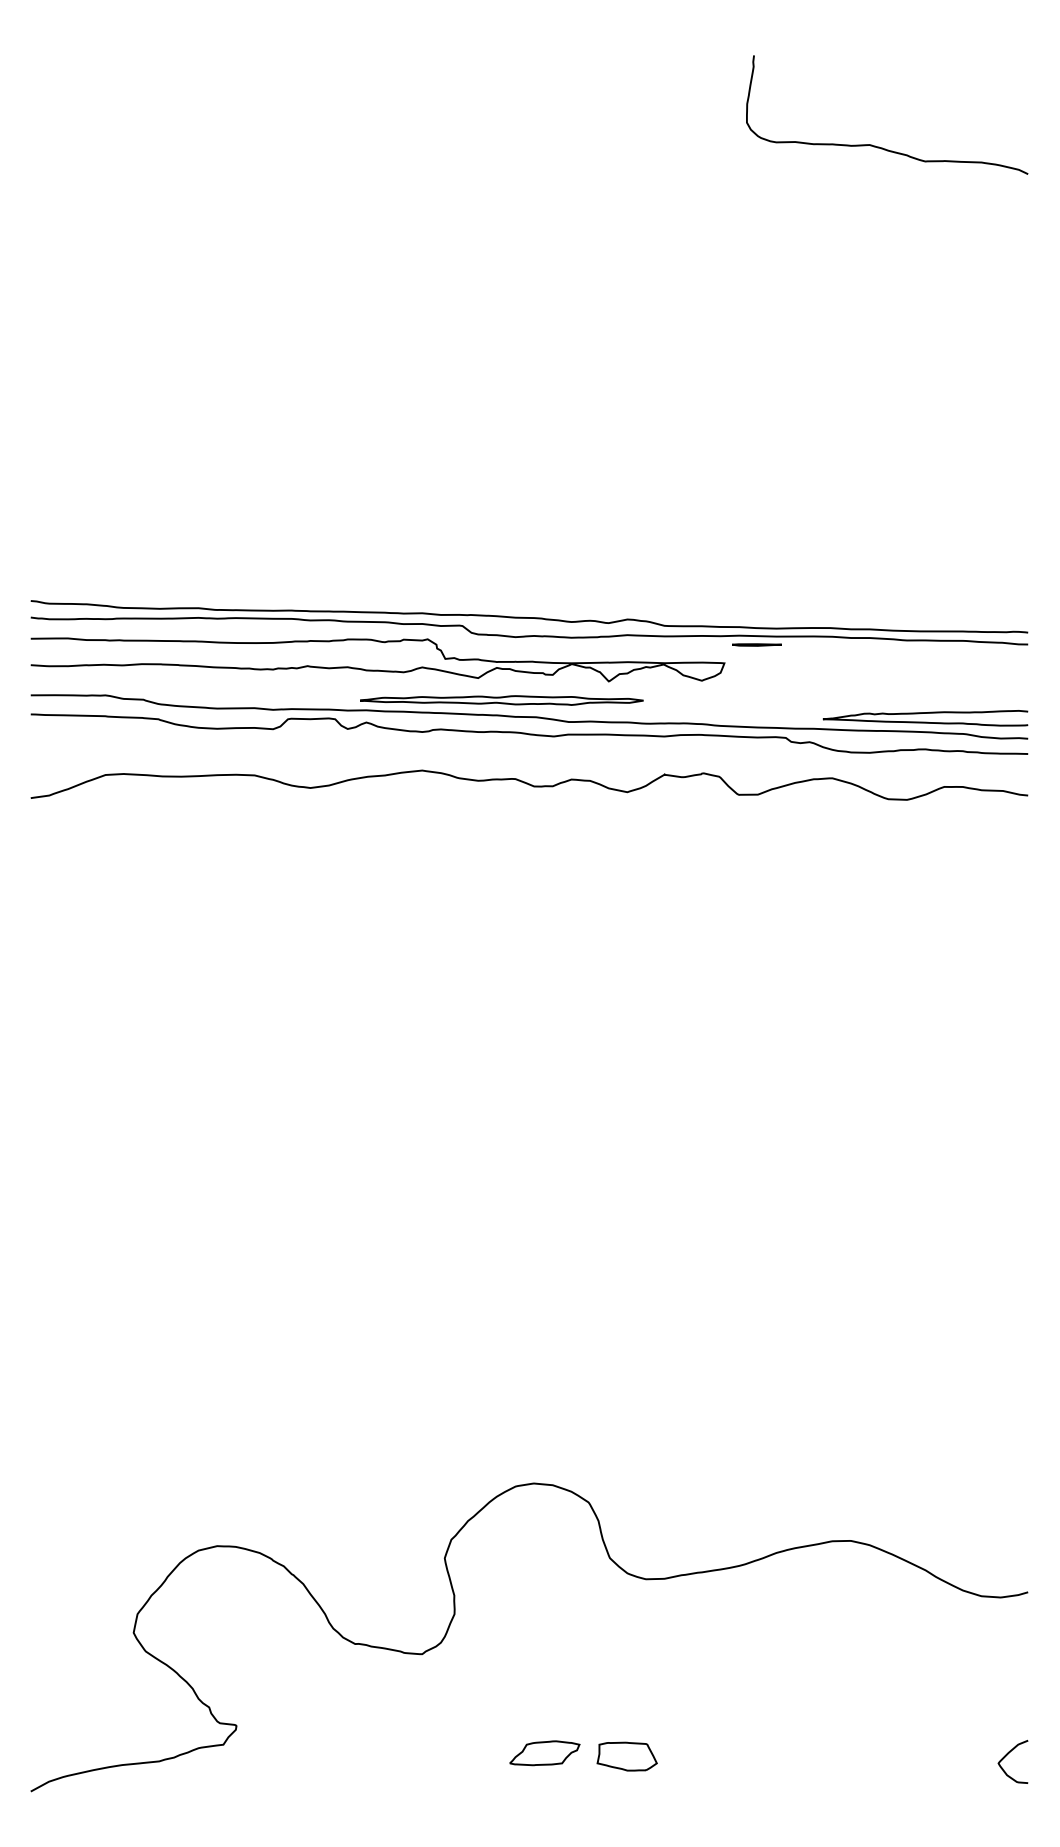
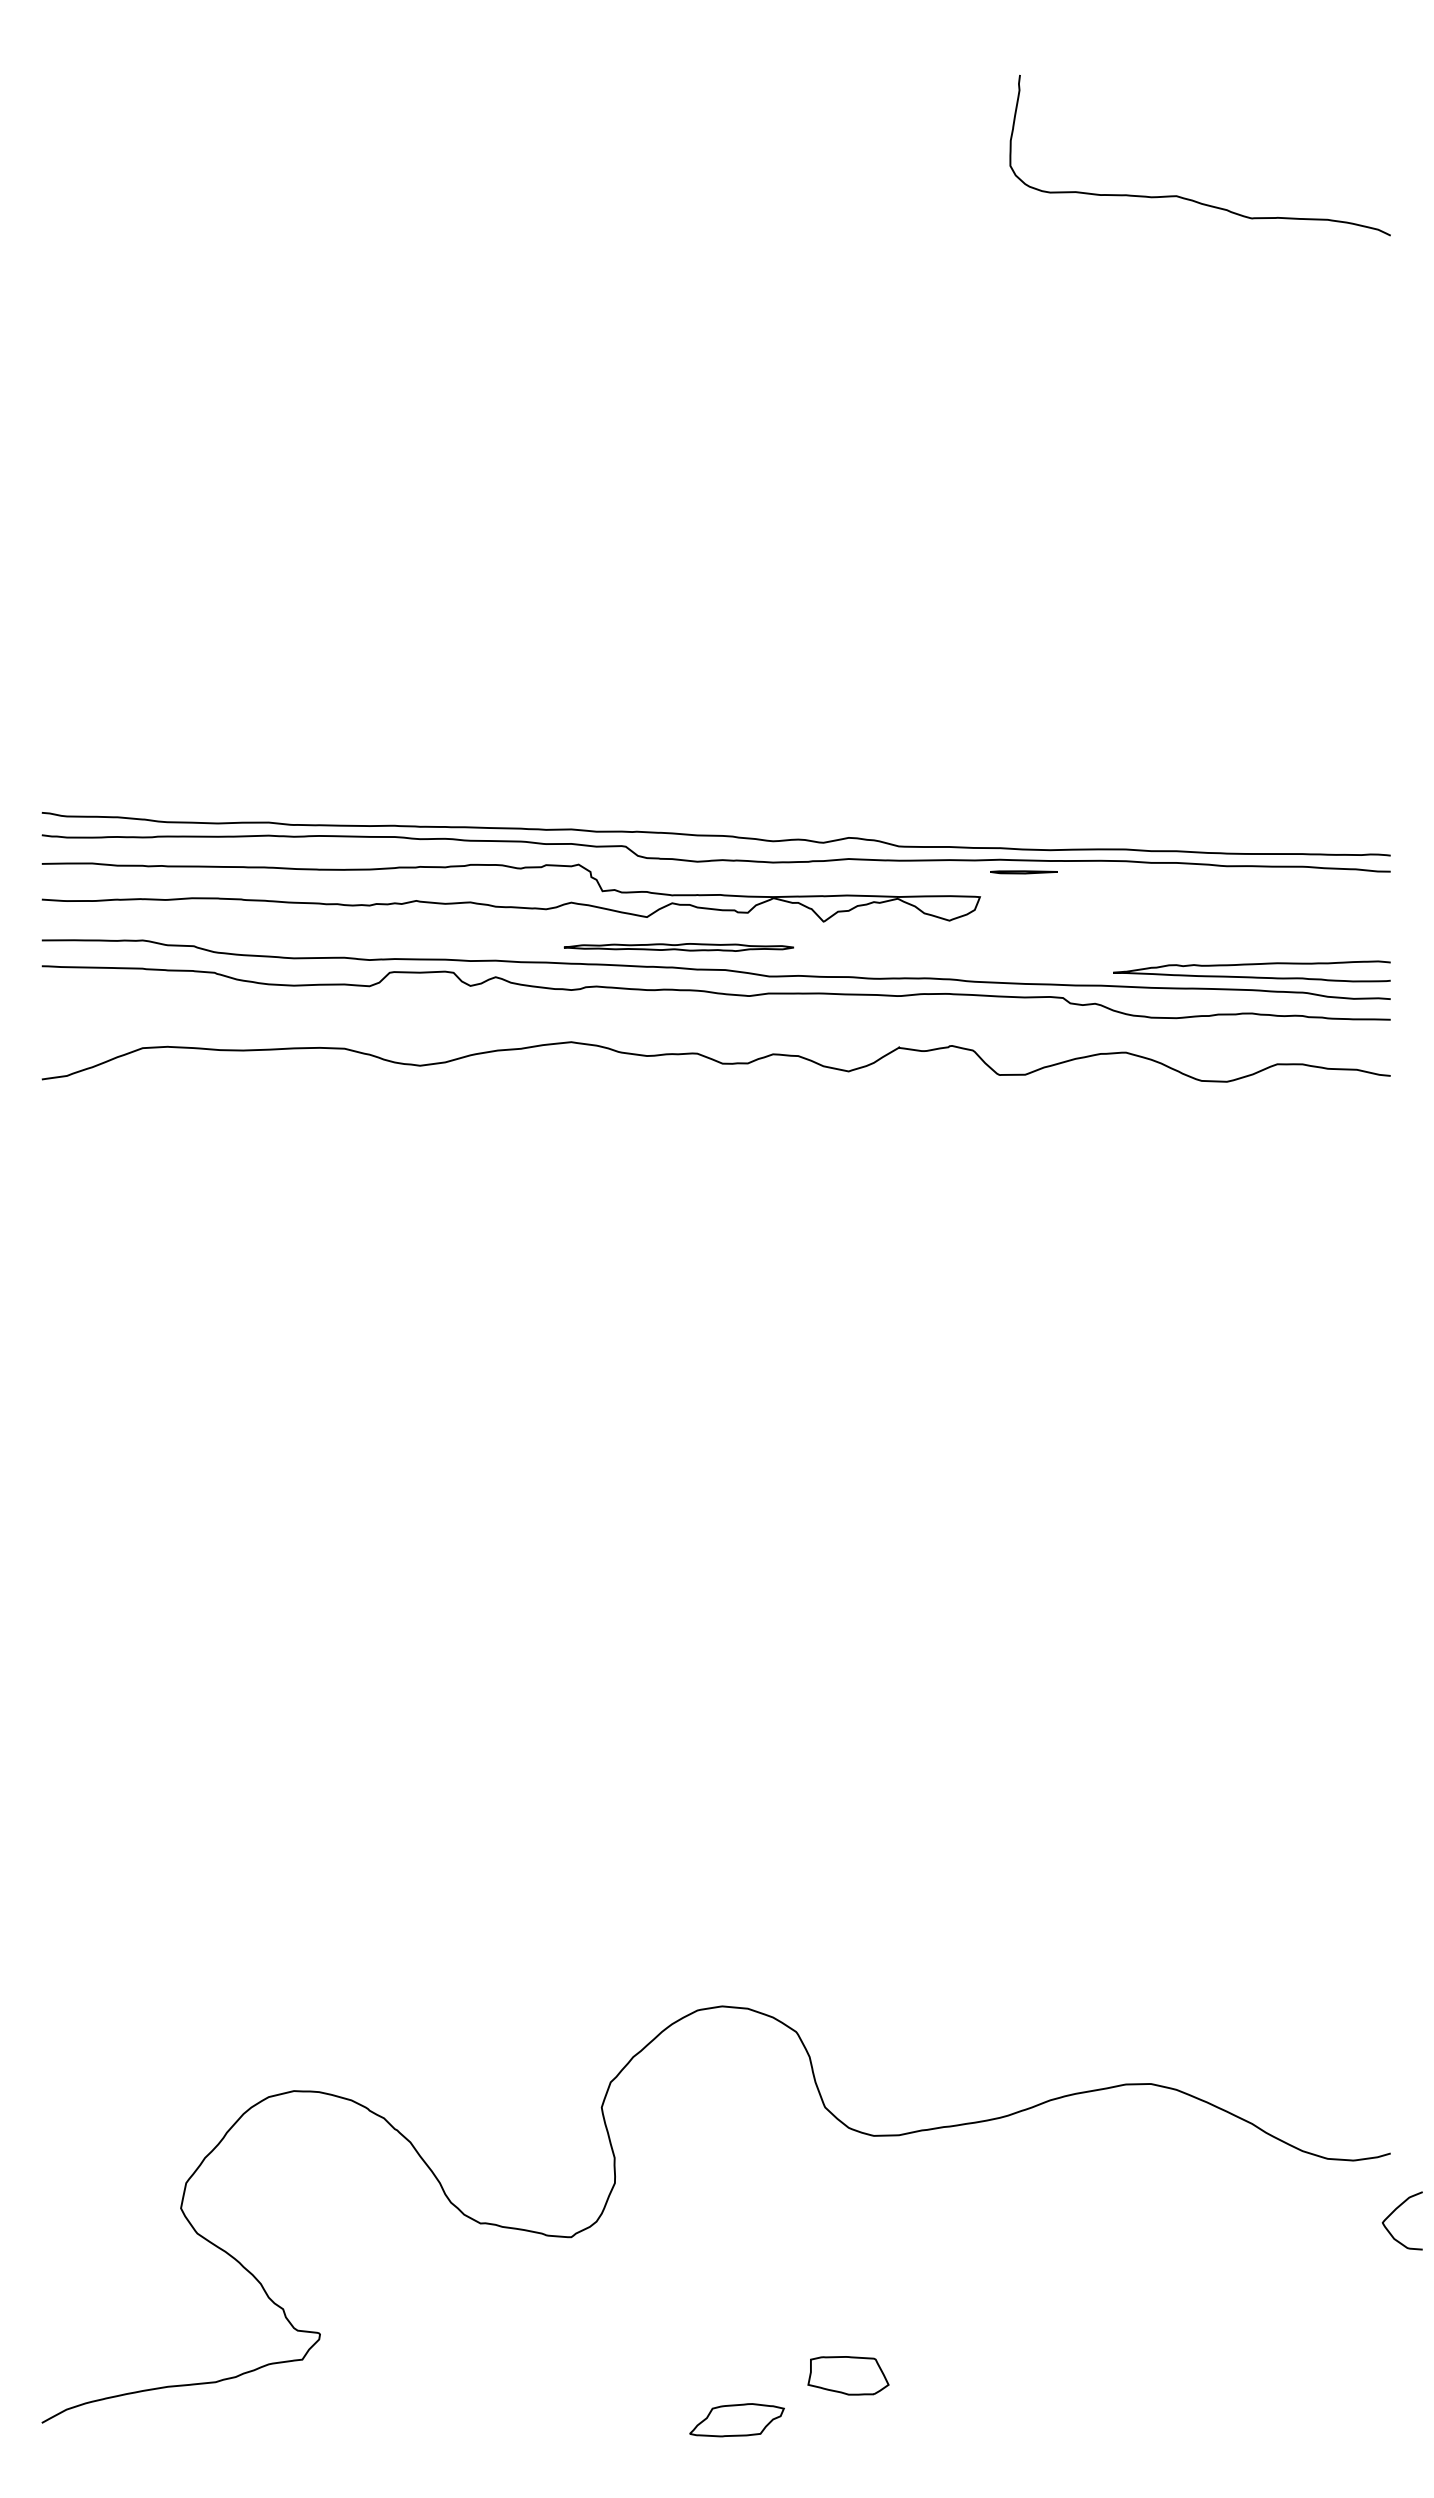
part: (501, 700) -> (678, 947), size x0.6
part: (544, 1753) -> (736, 2420), moved
curve: (1006, 1755) -> (1393, 2212), moved

